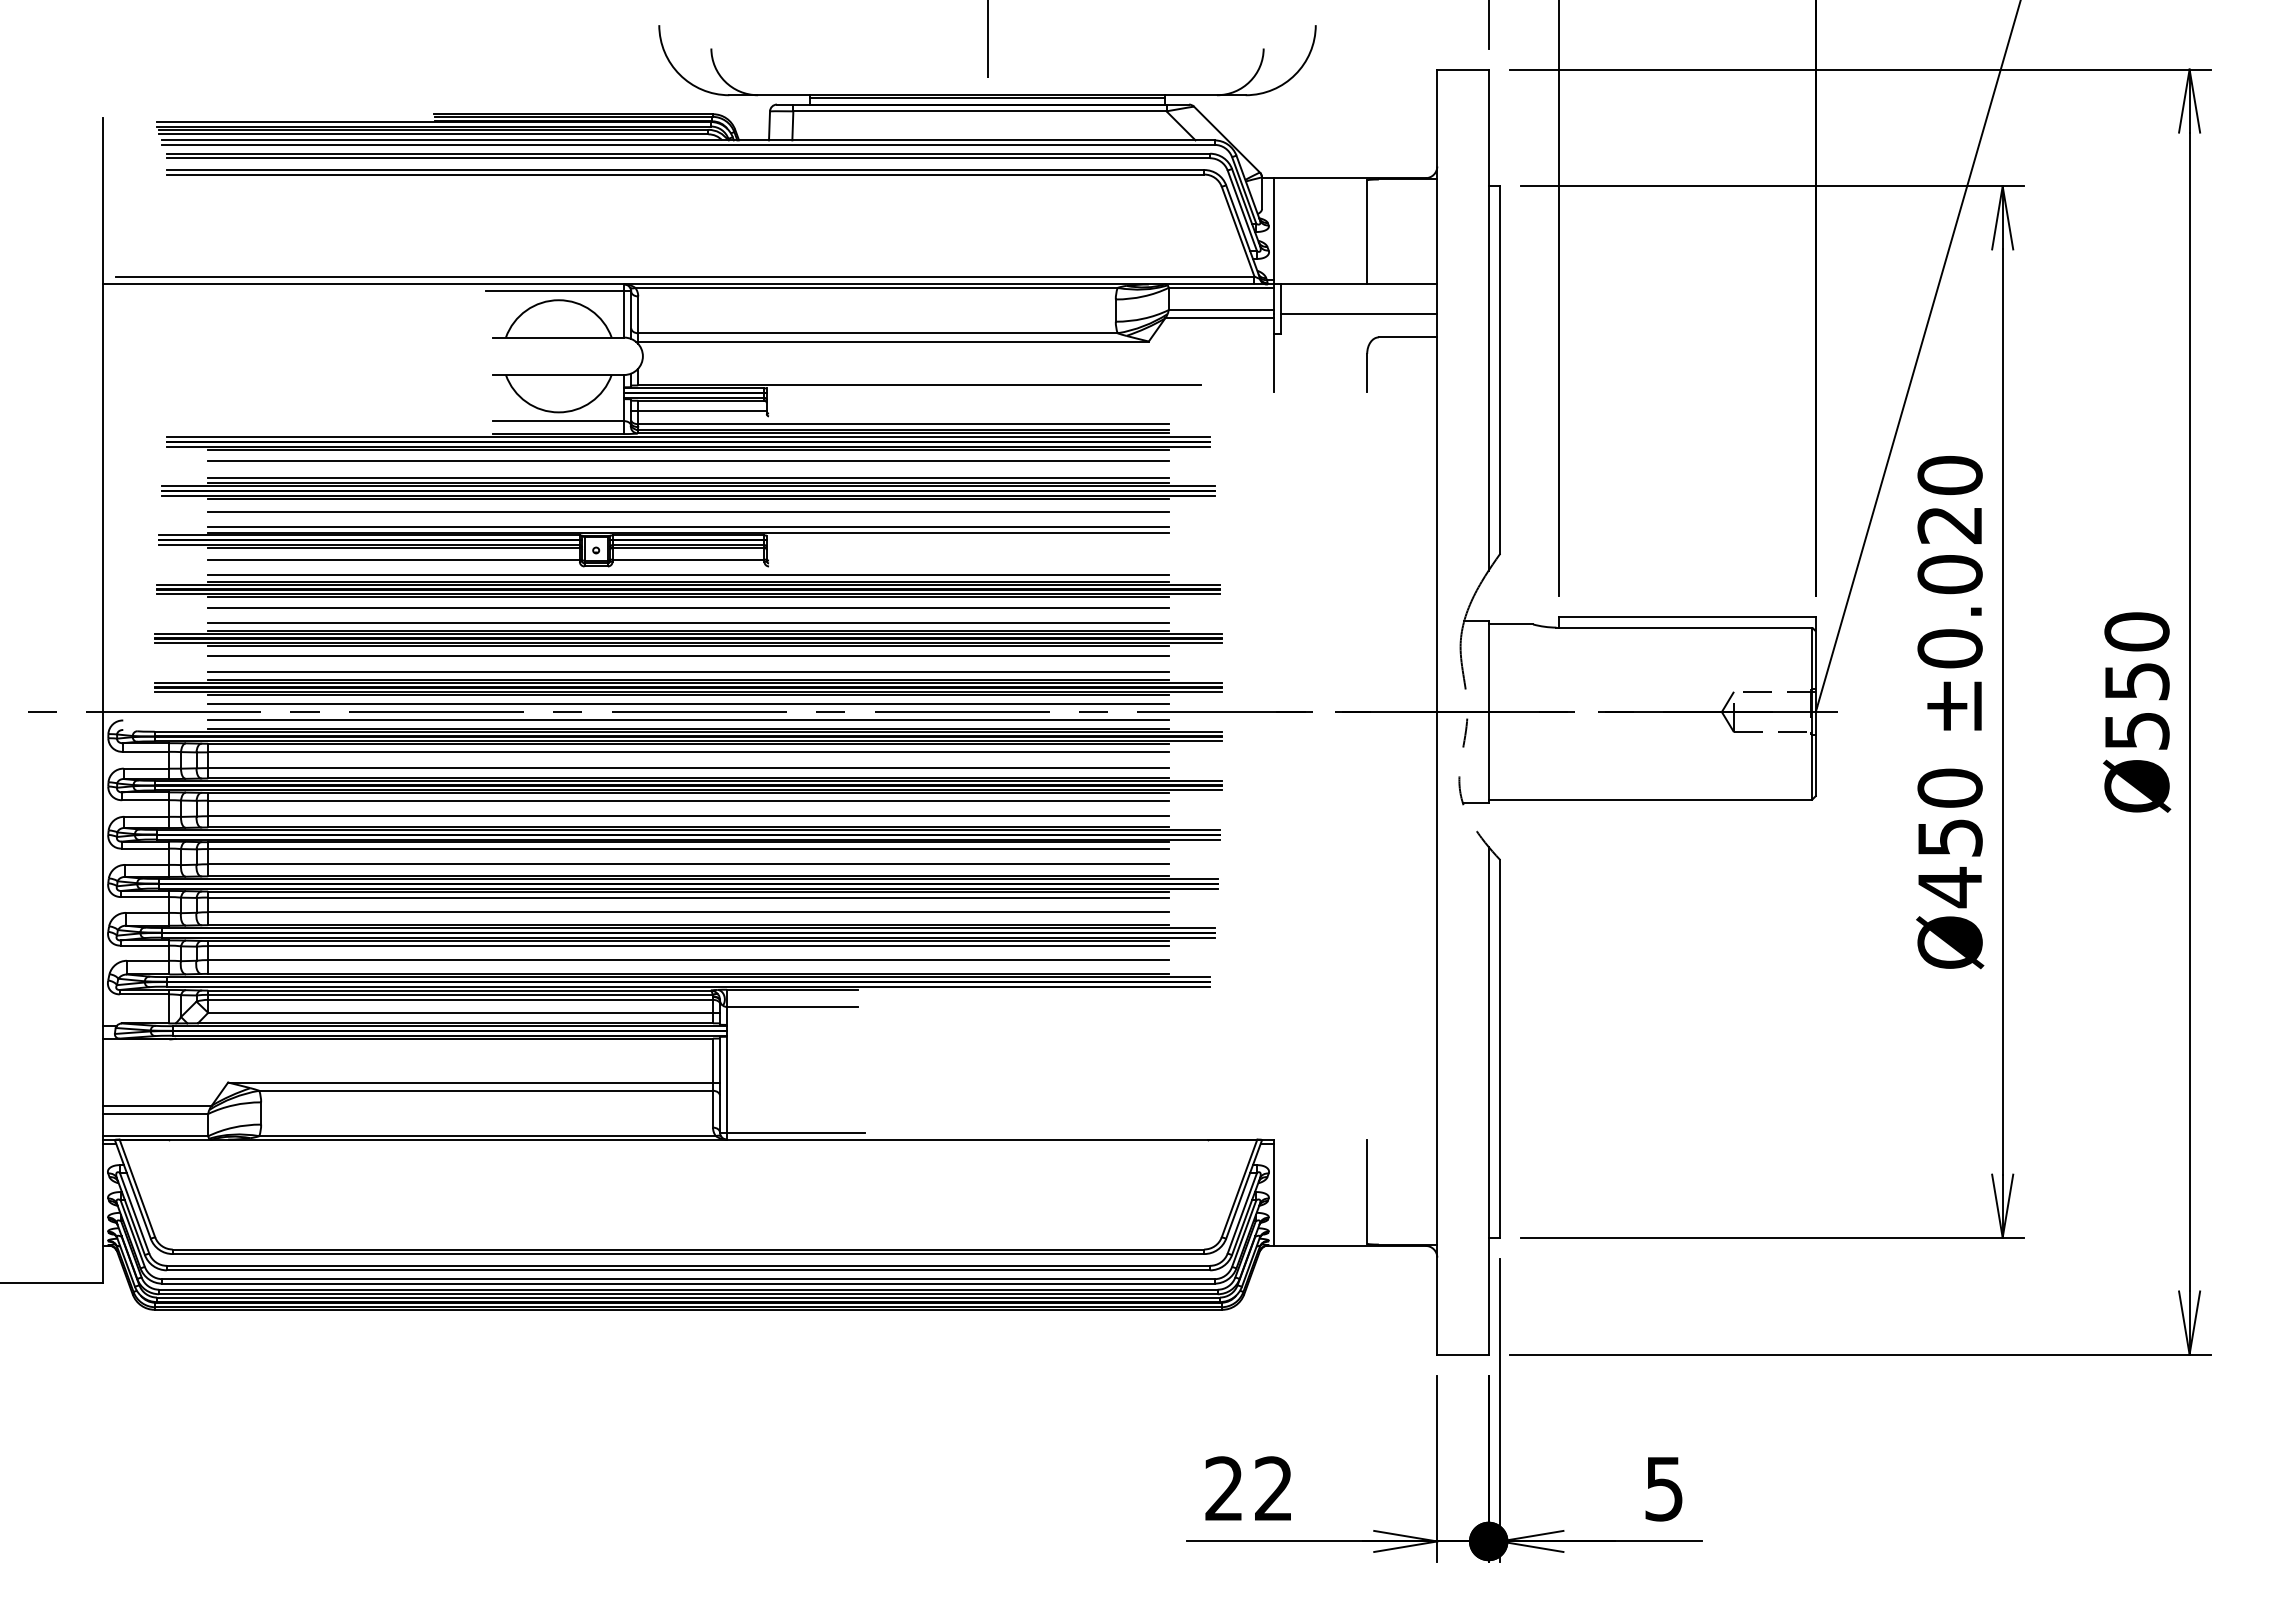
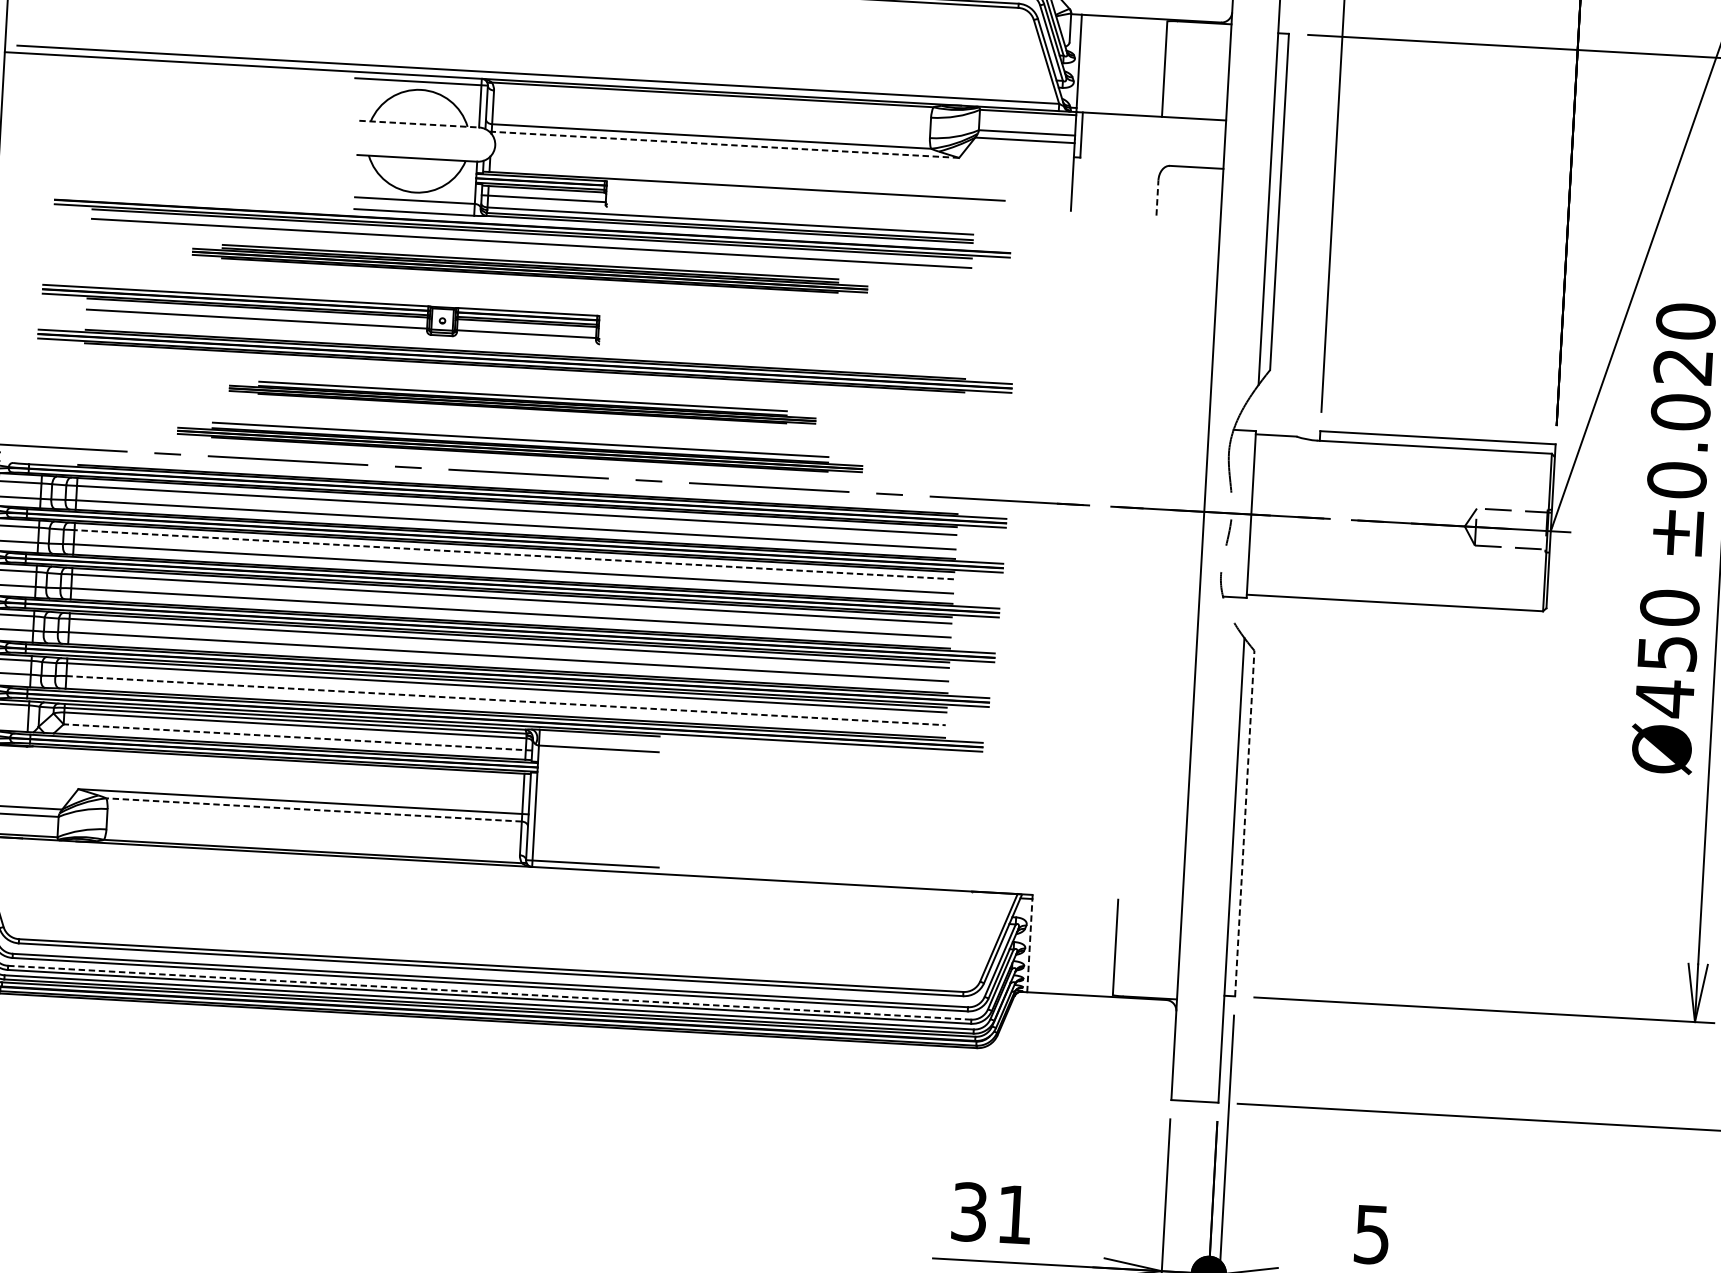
line: (1358, 314) -> (1152, 143), removed
line: (559, 337) -> (419, 124), solid -> dashed
line: (892, 341) -> (724, 144), solid -> dashed
line: (1367, 372) -> (1157, 197), solid -> dashed
line: (688, 437) -> (532, 222), removed
part: (688, 488) -> (530, 268), size x0.7
line: (688, 511) -> (529, 289), removed
line: (688, 526) -> (528, 303), removed
line: (688, 532) -> (527, 309), removed
line: (688, 574) -> (525, 347), removed
line: (688, 607) -> (524, 377), removed
part: (688, 634) -> (522, 402), size x0.6
line: (688, 655) -> (521, 421), removed
part: (688, 683) -> (520, 447), size x0.7
line: (688, 704) -> (519, 466), removed
line: (688, 719) -> (518, 480), removed
line: (687, 800) -> (513, 554), solid -> dashed
line: (688, 960) -> (506, 701), solid -> dashed
line: (464, 1012) -> (298, 737), solid -> dashed
line: (1500, 1048) -> (1244, 823), solid -> dashed
line: (486, 1090) -> (314, 809), solid -> dashed
line: (1273, 1192) -> (1029, 943), solid -> dashed
line: (688, 1279) -> (489, 993), solid -> dashed
text: (1248, 1488) -> (991, 1213), 22 -> 31

